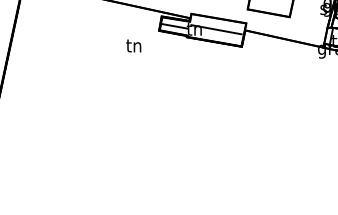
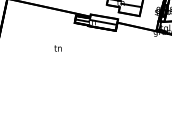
text: (132, 46) -> (57, 48), moved

